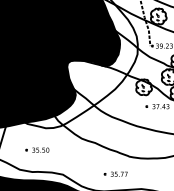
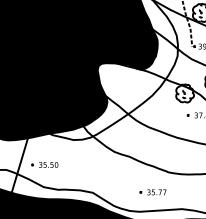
part: (37, 149) -> (44, 164), moved

